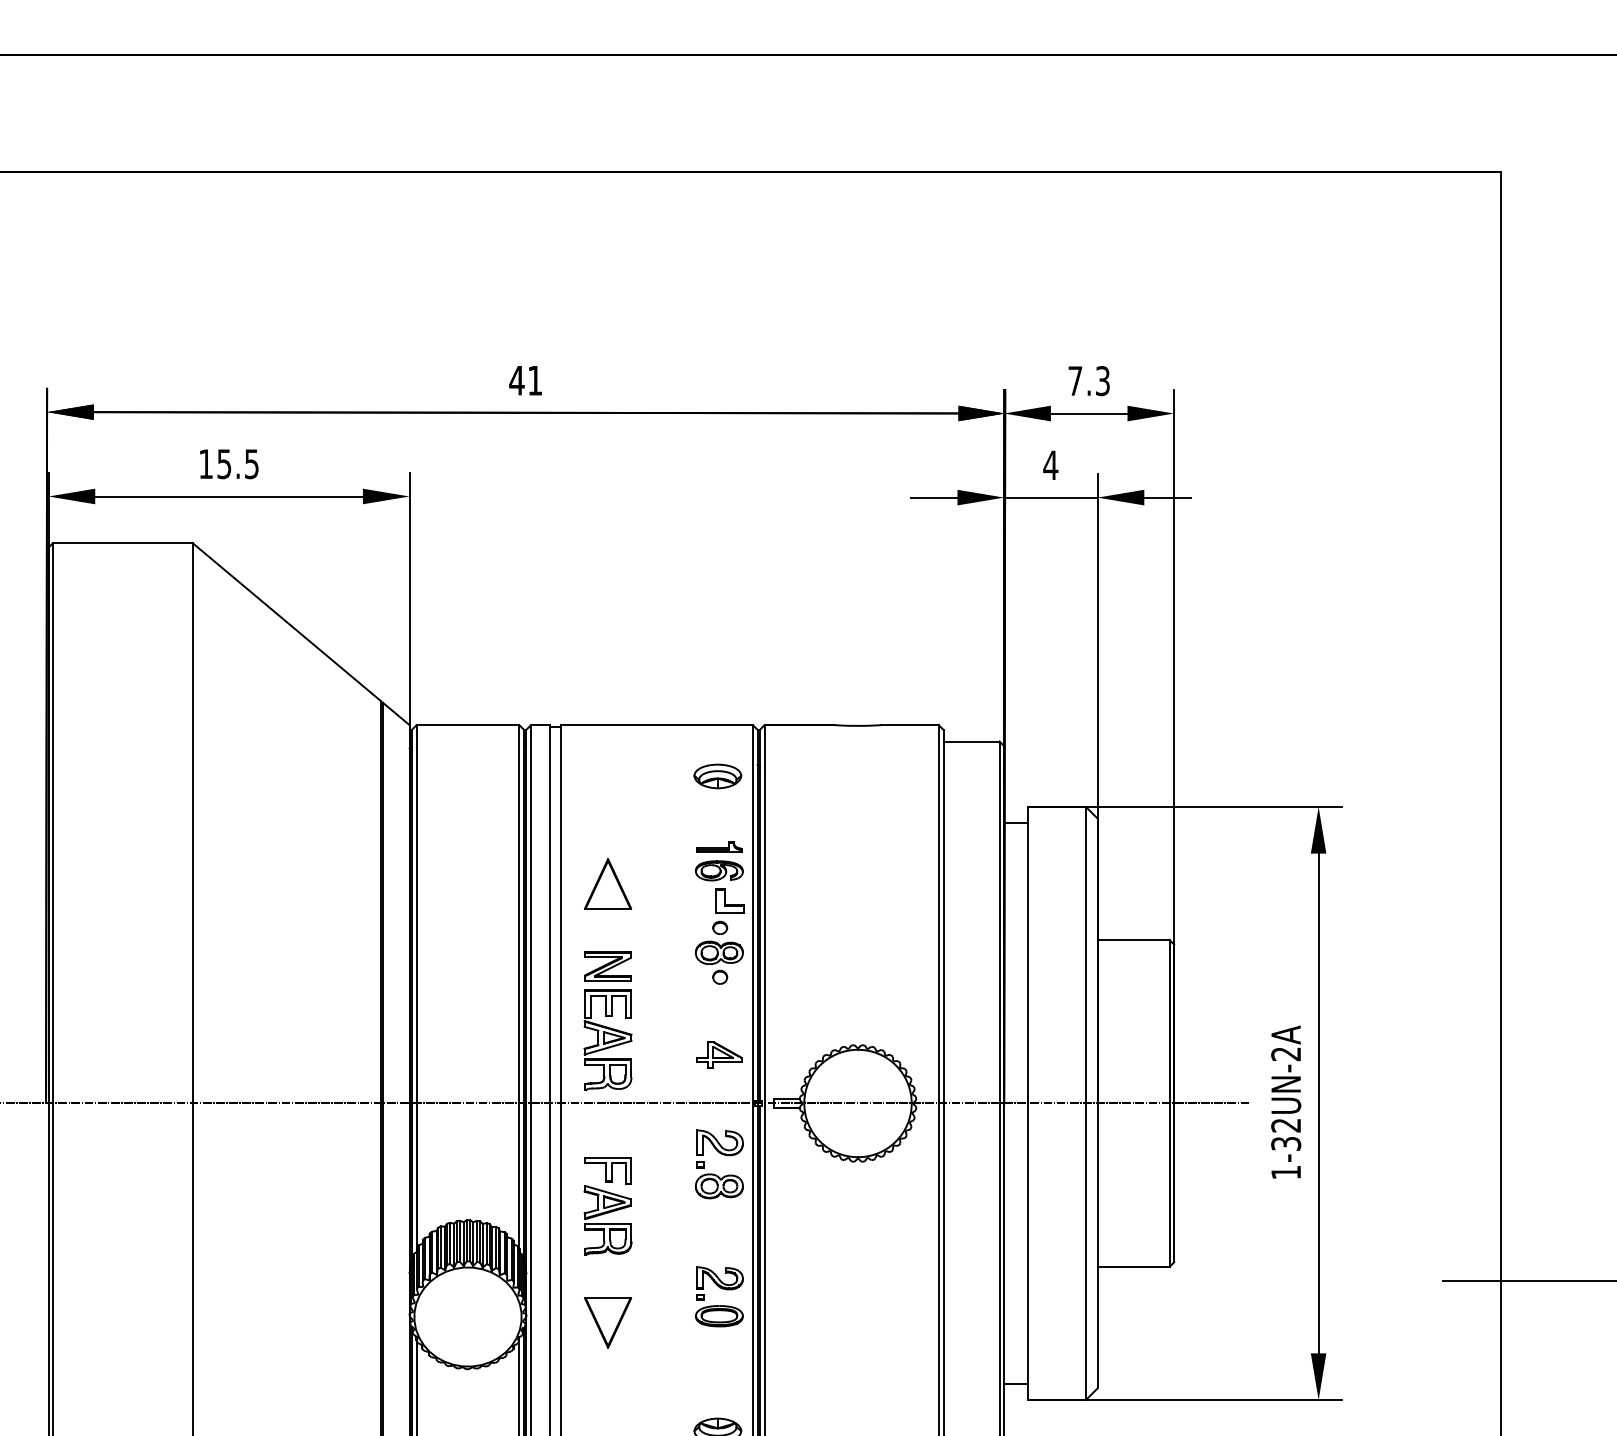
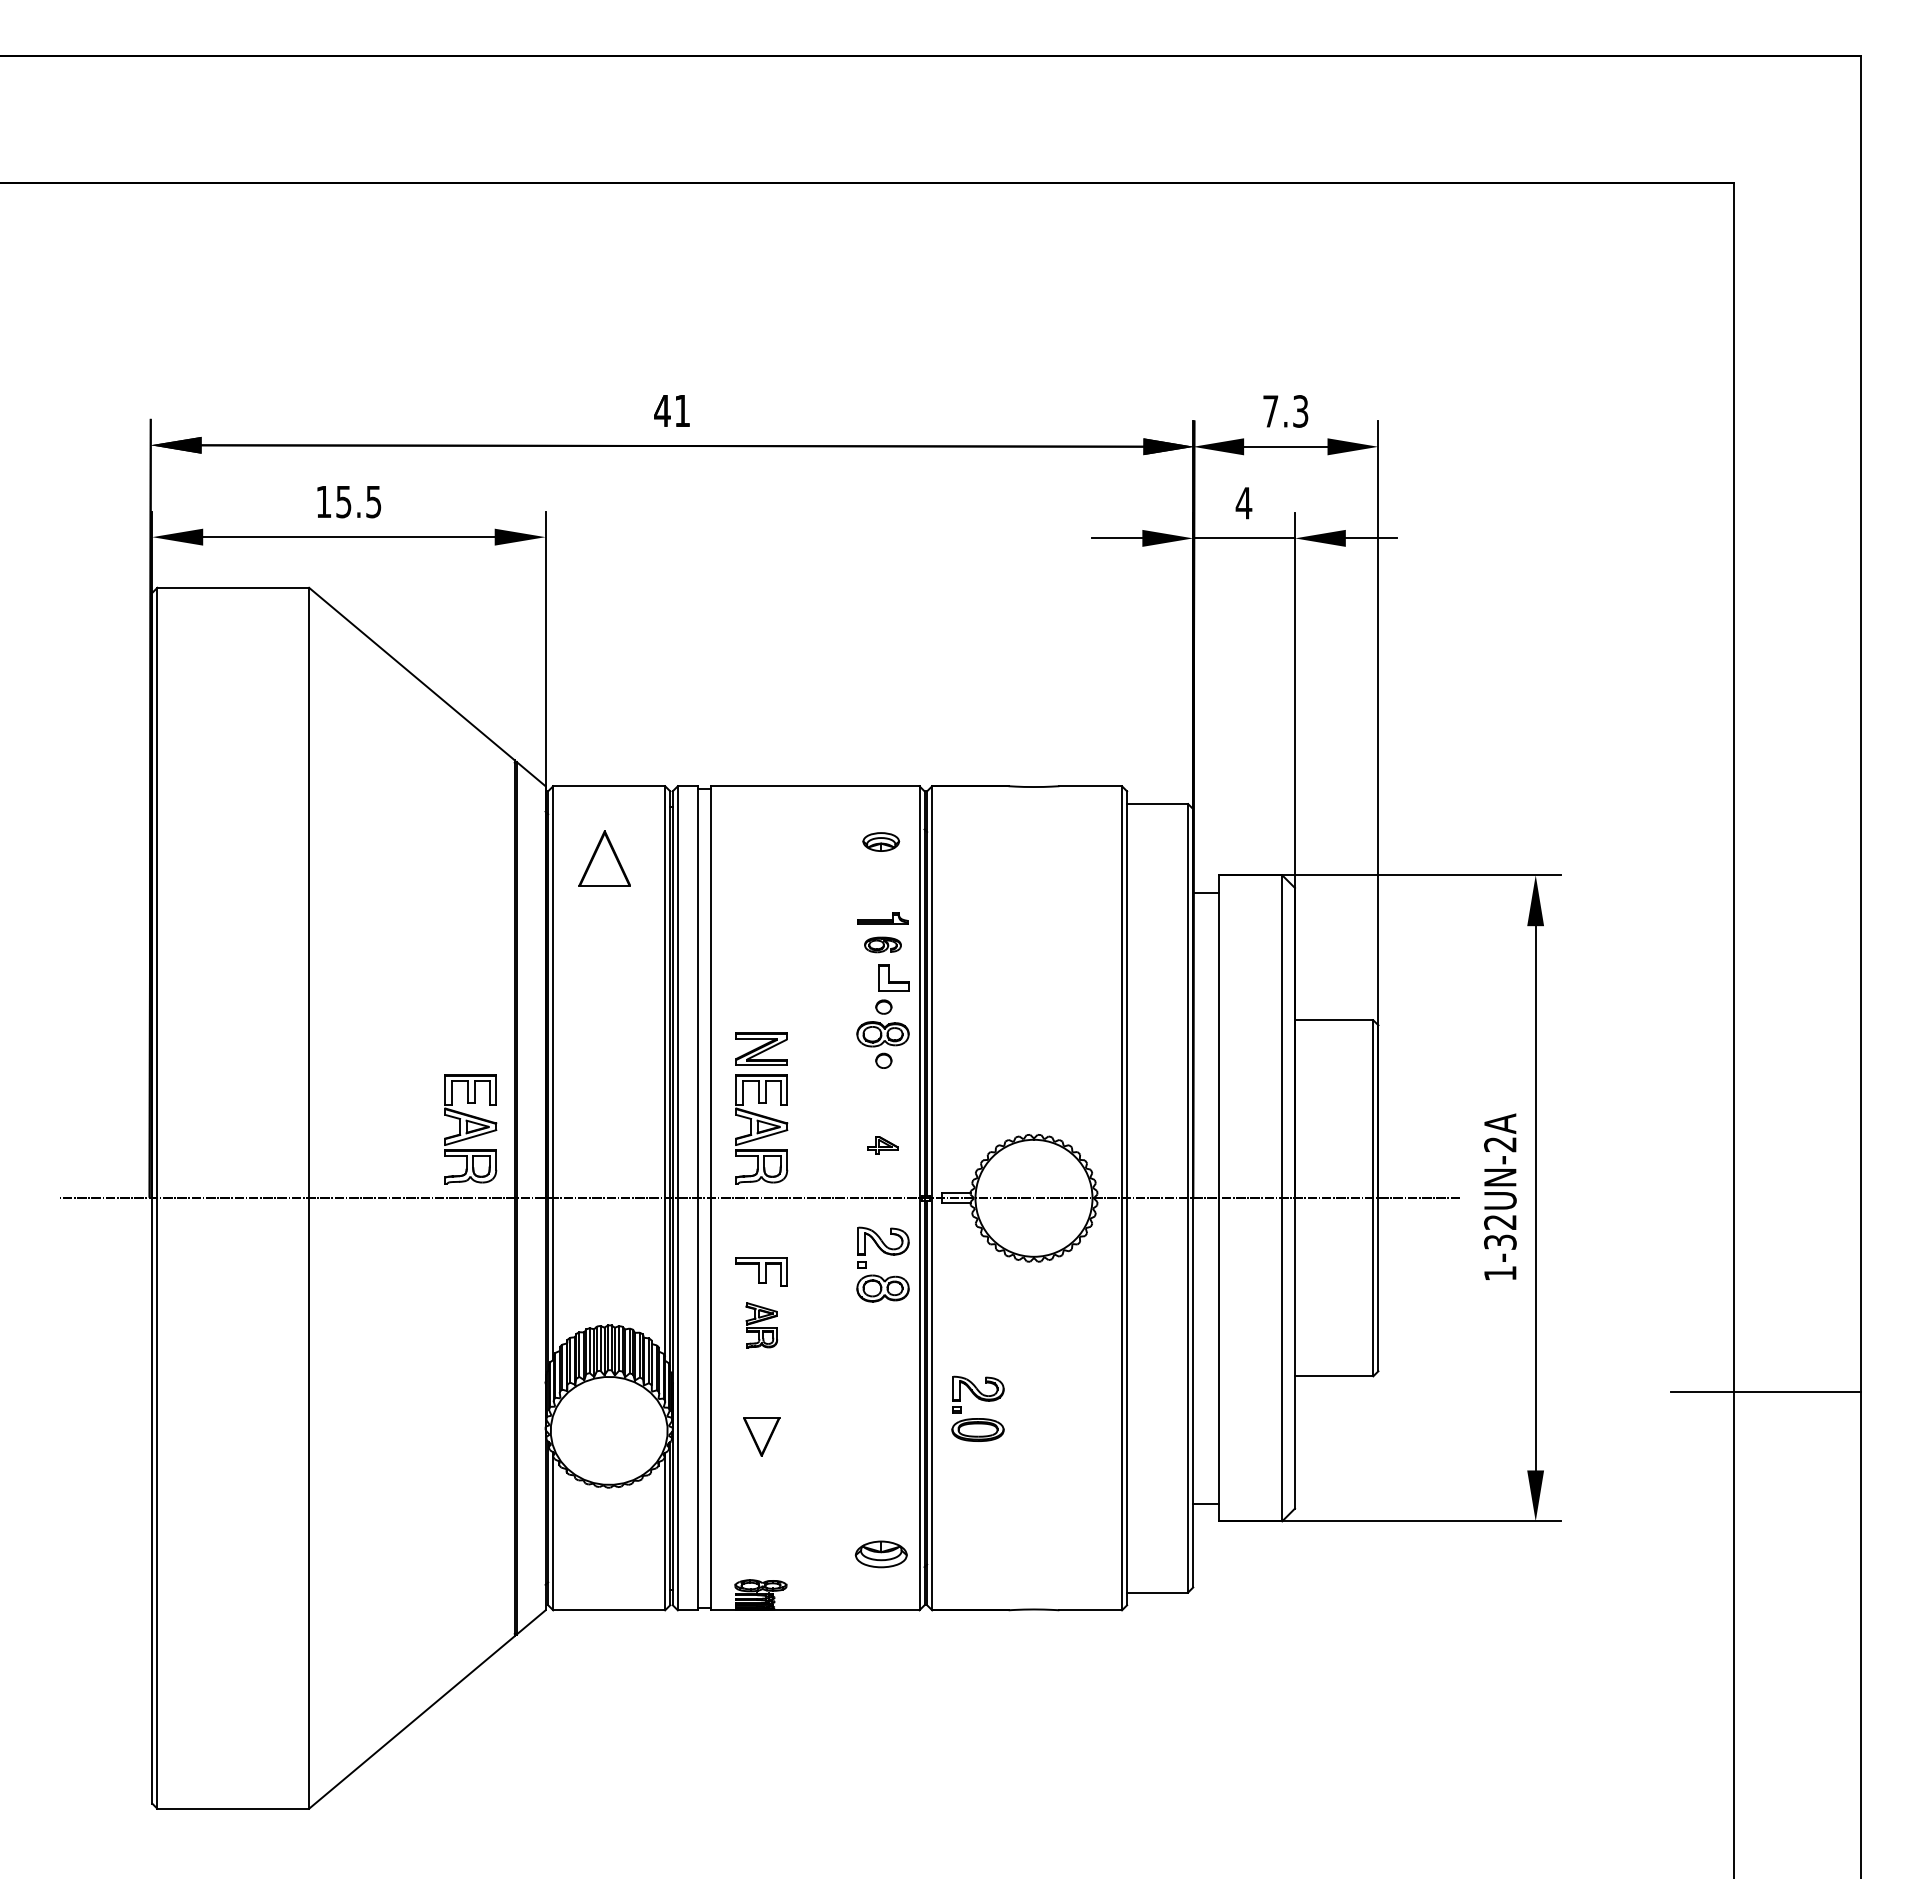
part: (717, 775) -> (880, 841), size x0.7
part: (718, 870) -> (882, 944), size x0.7
part: (607, 884) -> (604, 858), moved
part: (340, 1040) -> (470, 1129), added
part: (718, 1054) -> (882, 1144), size x0.6
part: (607, 1220) -> (761, 1325), size x0.6
part: (721, 1289) -> (980, 1400), moved
part: (607, 1322) -> (761, 1436), size x0.7

